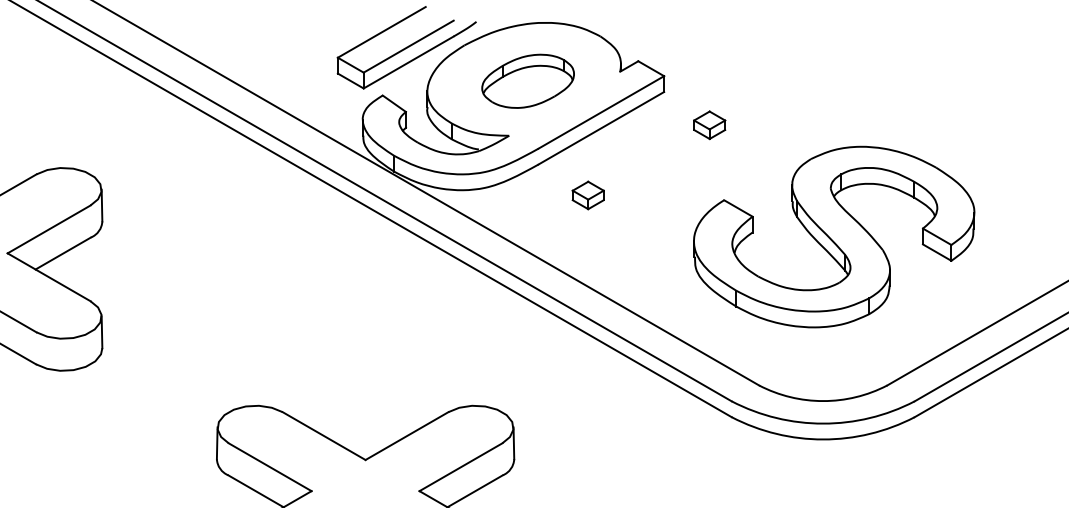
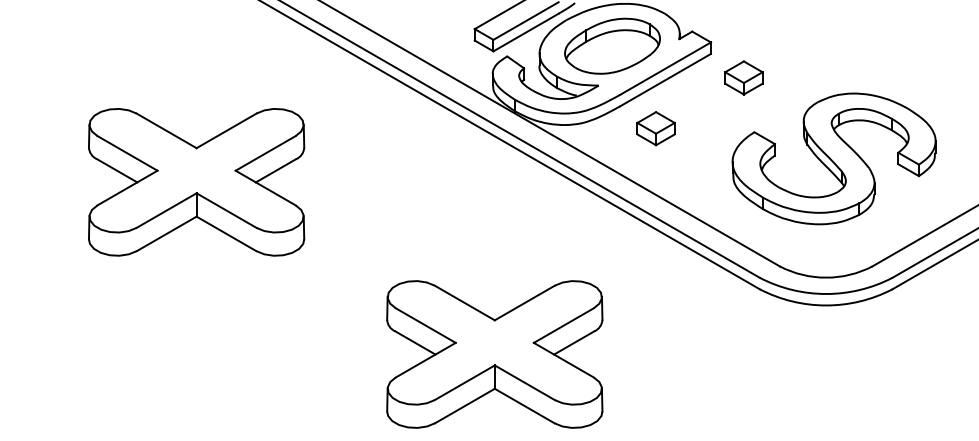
part: (528, 80) -> (612, 45), size x1.43
part: (709, 124) -> (743, 77), size x1.67
part: (587, 195) -> (655, 128), size x1.67

